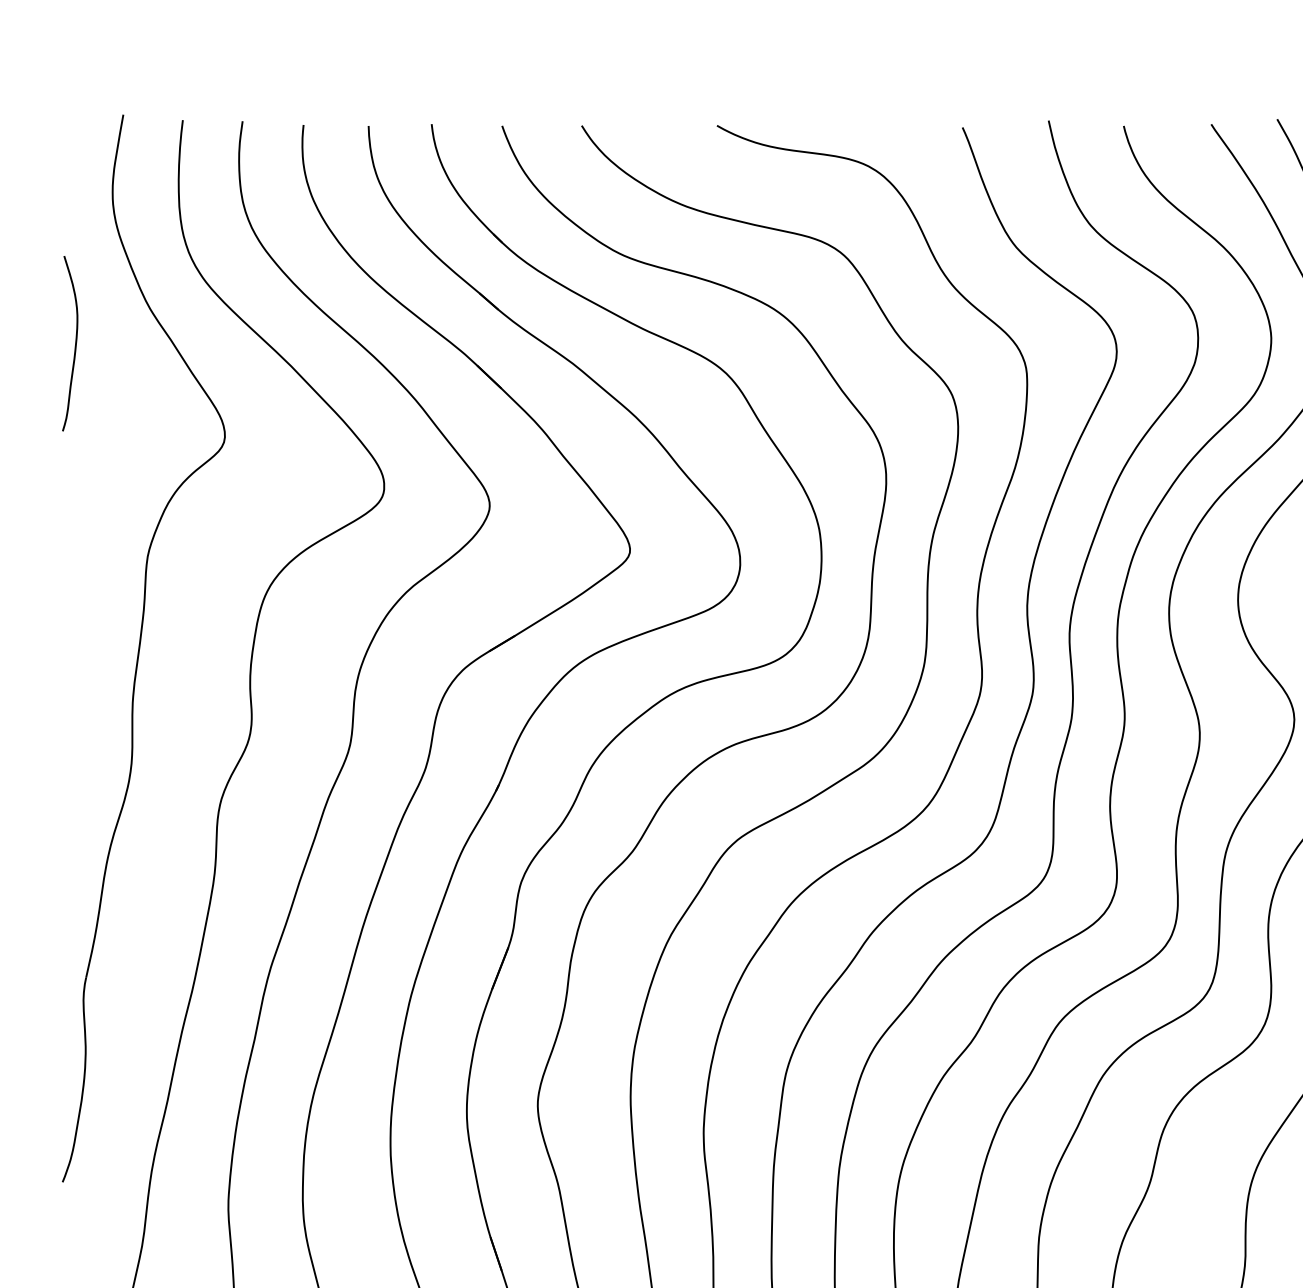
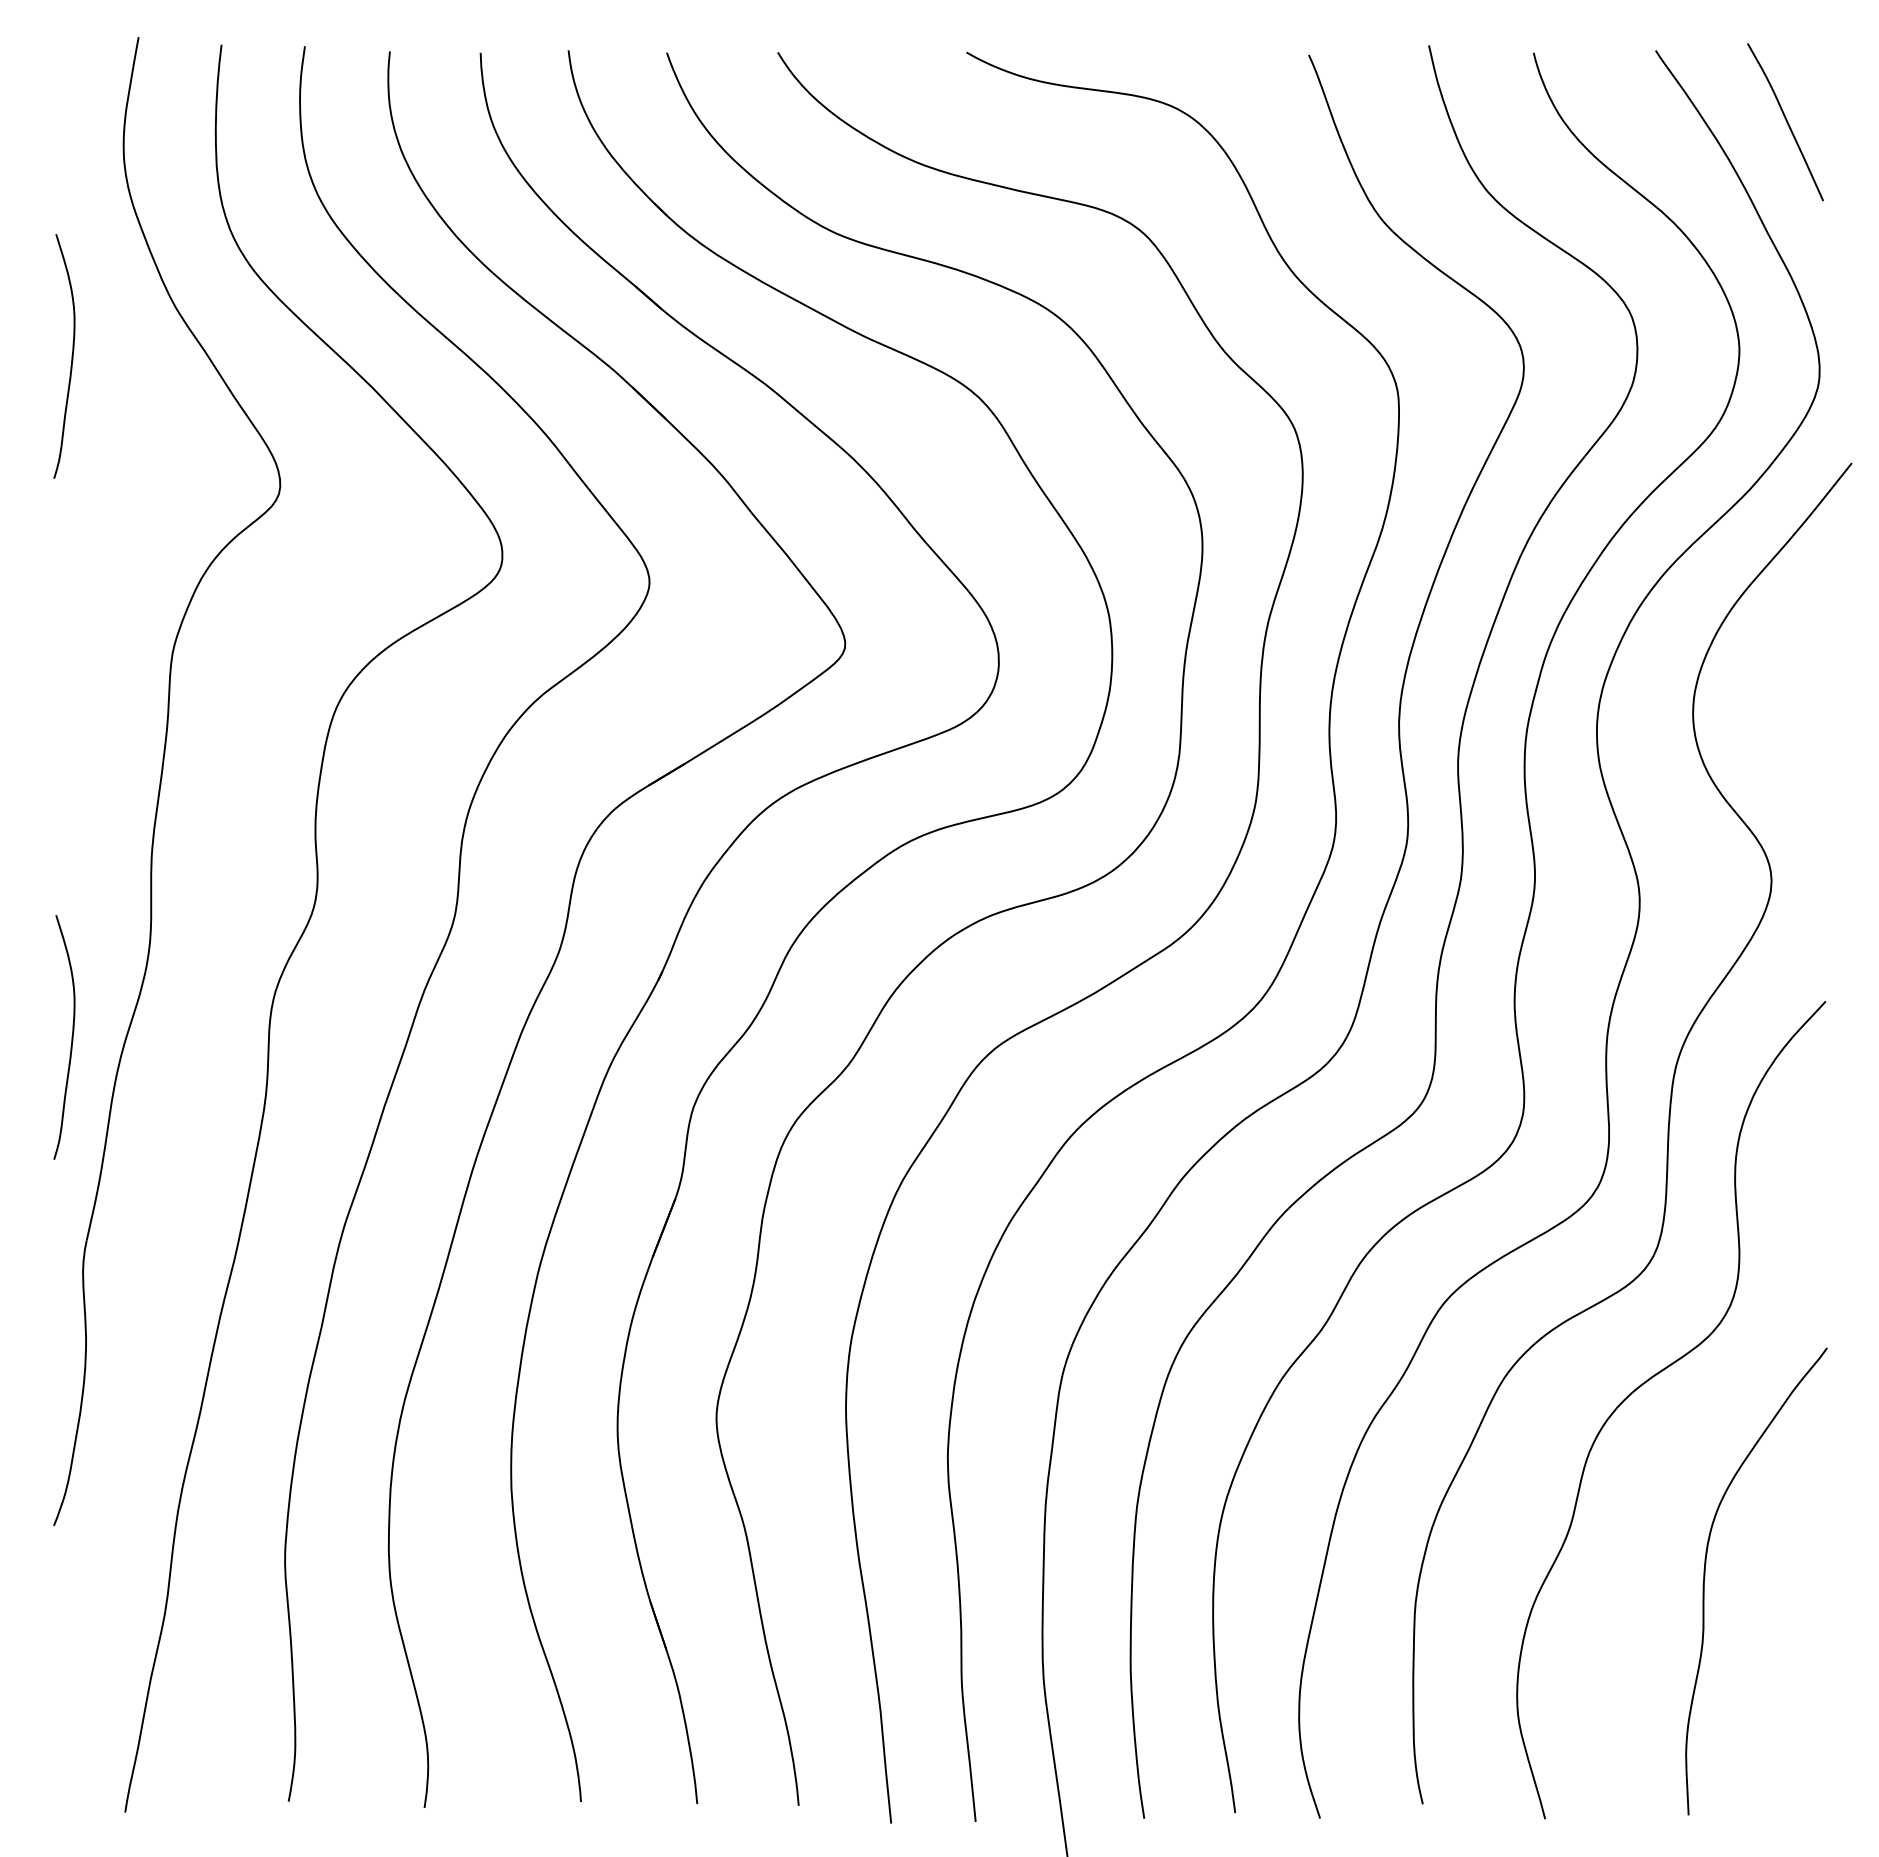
curve: (75, 832) -> (71, 1037), added

